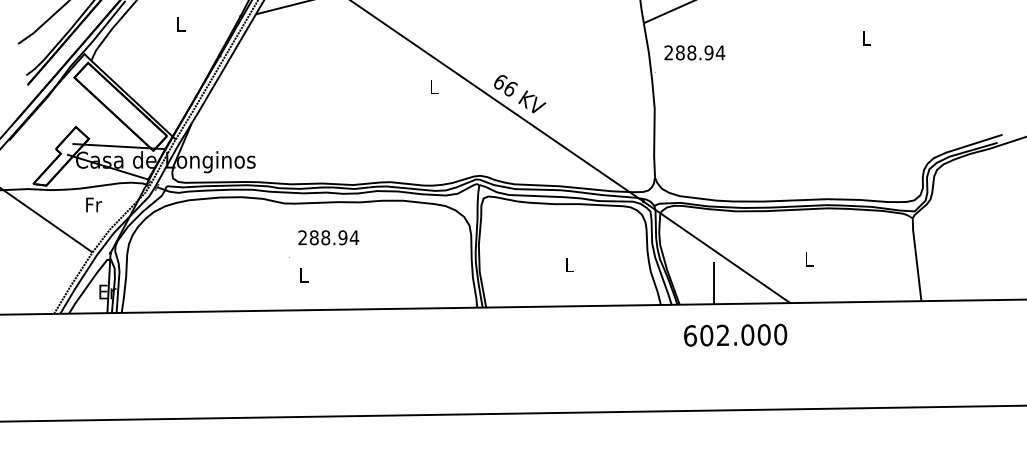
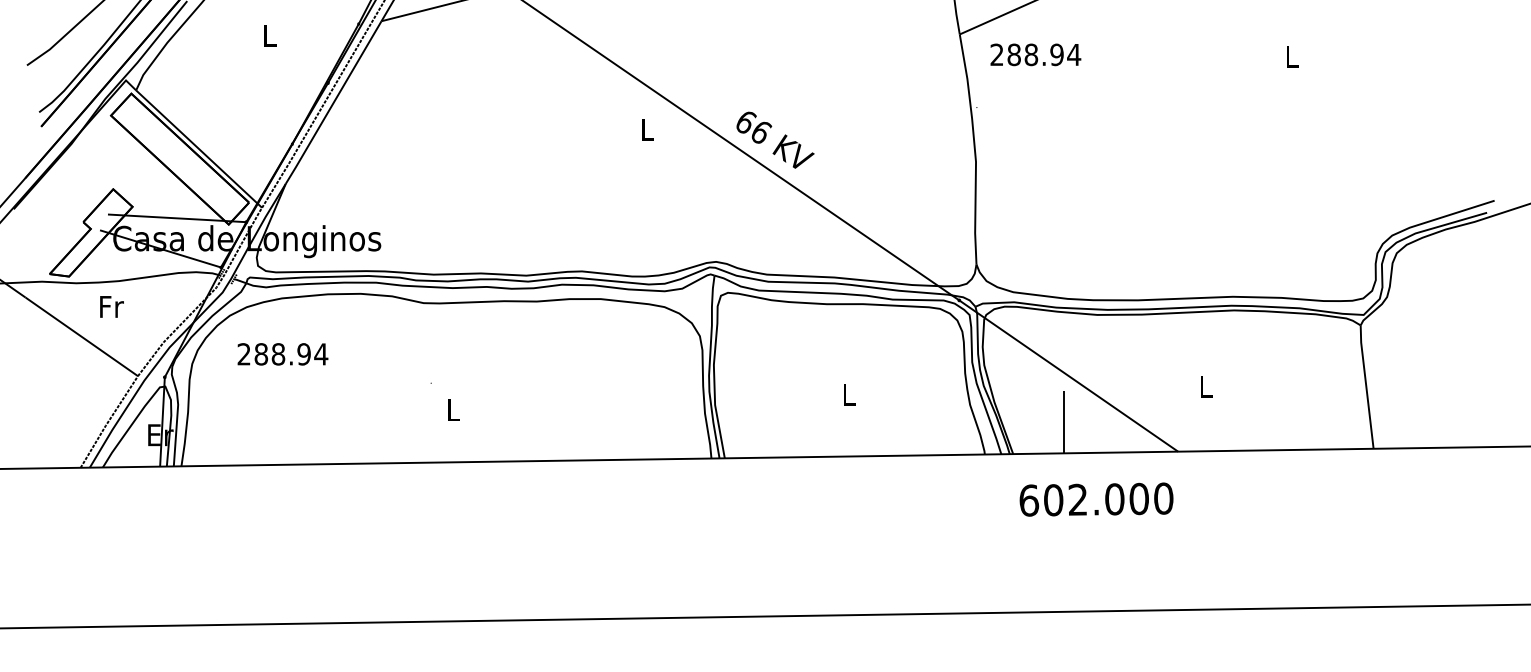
text: (694, 52) -> (1035, 54), moved
text: (94, 204) -> (112, 306), moved
text: (328, 237) -> (282, 353), moved

